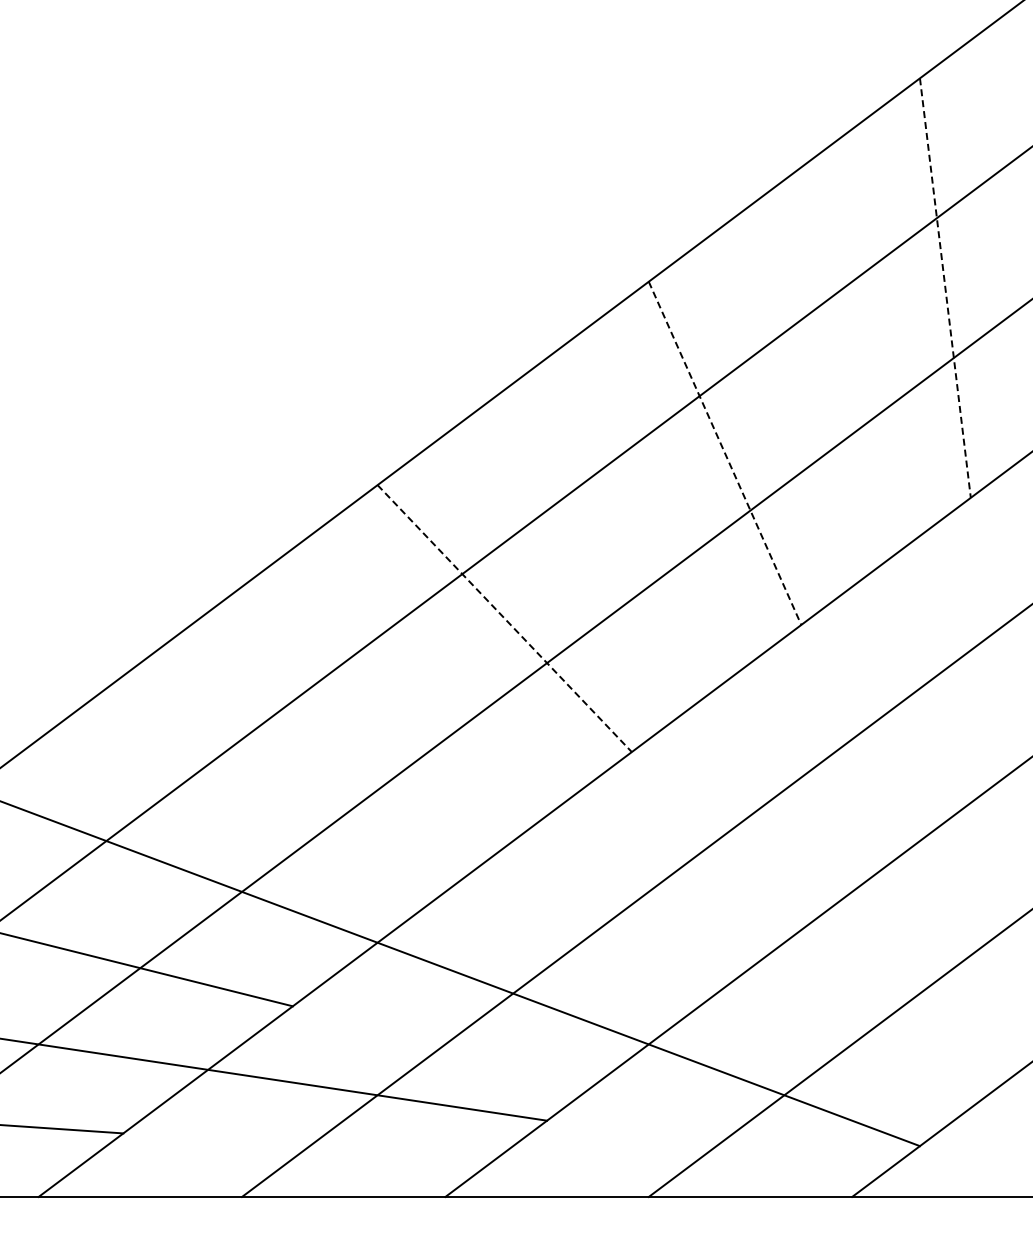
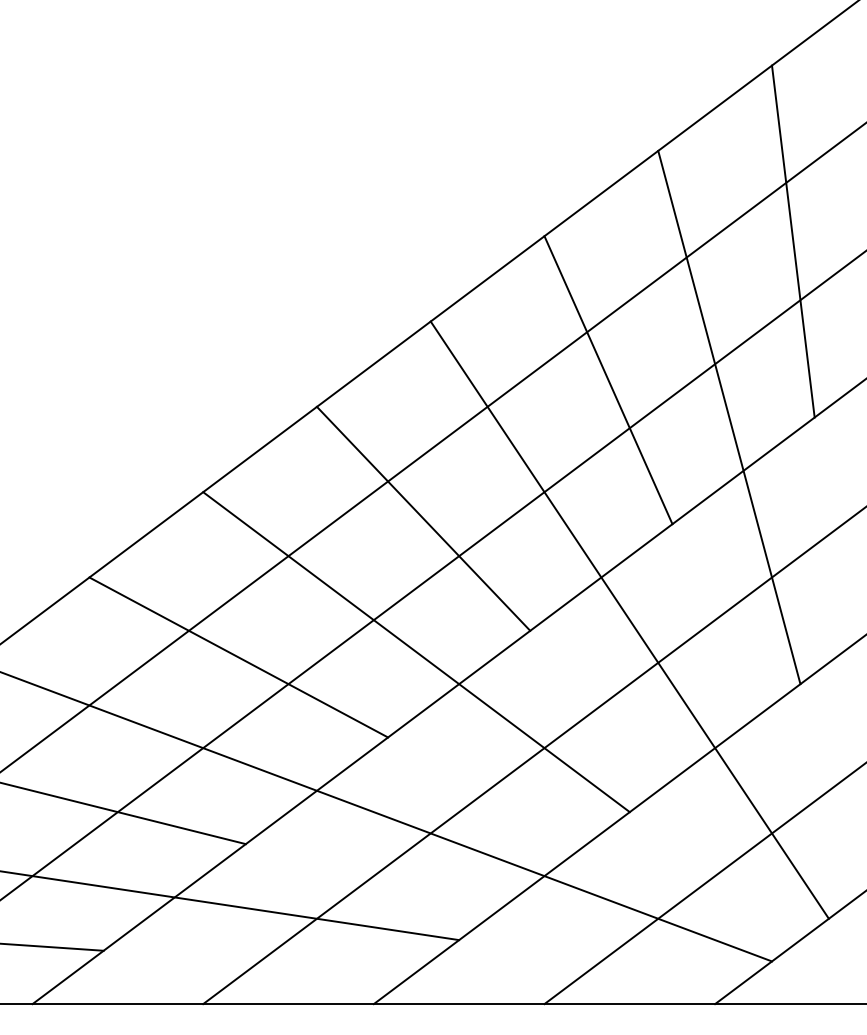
line: (945, 288) -> (793, 241), dashed -> solid
line: (725, 453) -> (608, 380), dashed -> solid
line: (868, 497) -> (728, 417), added
line: (505, 618) -> (424, 518), dashed -> solid
line: (750, 739) -> (629, 620), added
line: (496, 777) -> (416, 652), added
line: (284, 783) -> (238, 657), added

